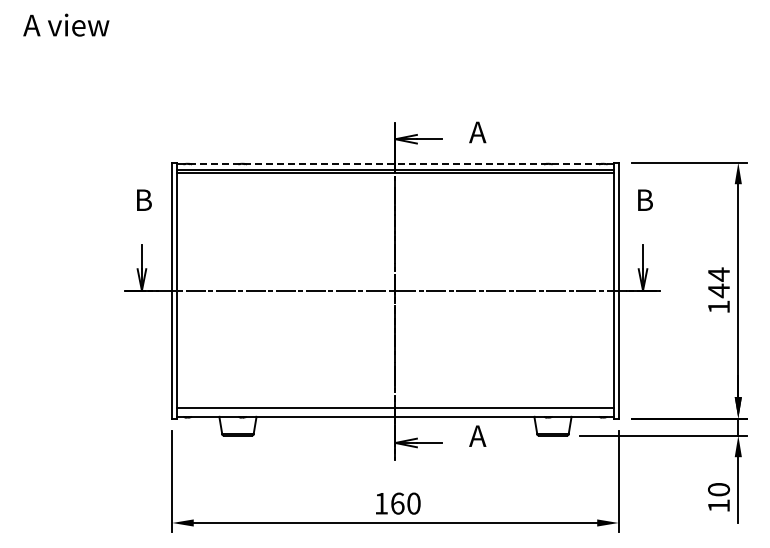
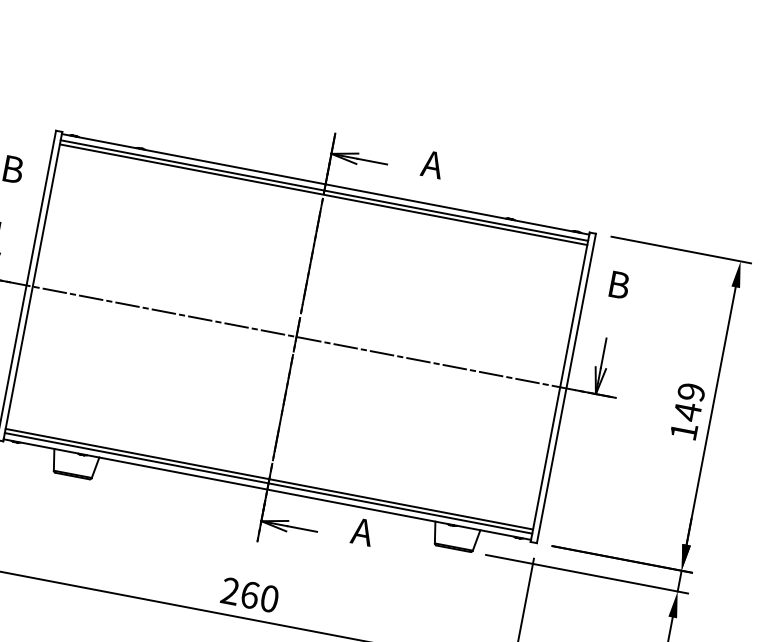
line: (394, 164) -> (324, 184), dashed -> solid
text: (718, 274) -> (690, 391), 144 -> 149
line: (395, 411) -> (268, 483), added
text: (381, 503) -> (230, 591), 160 -> 260

